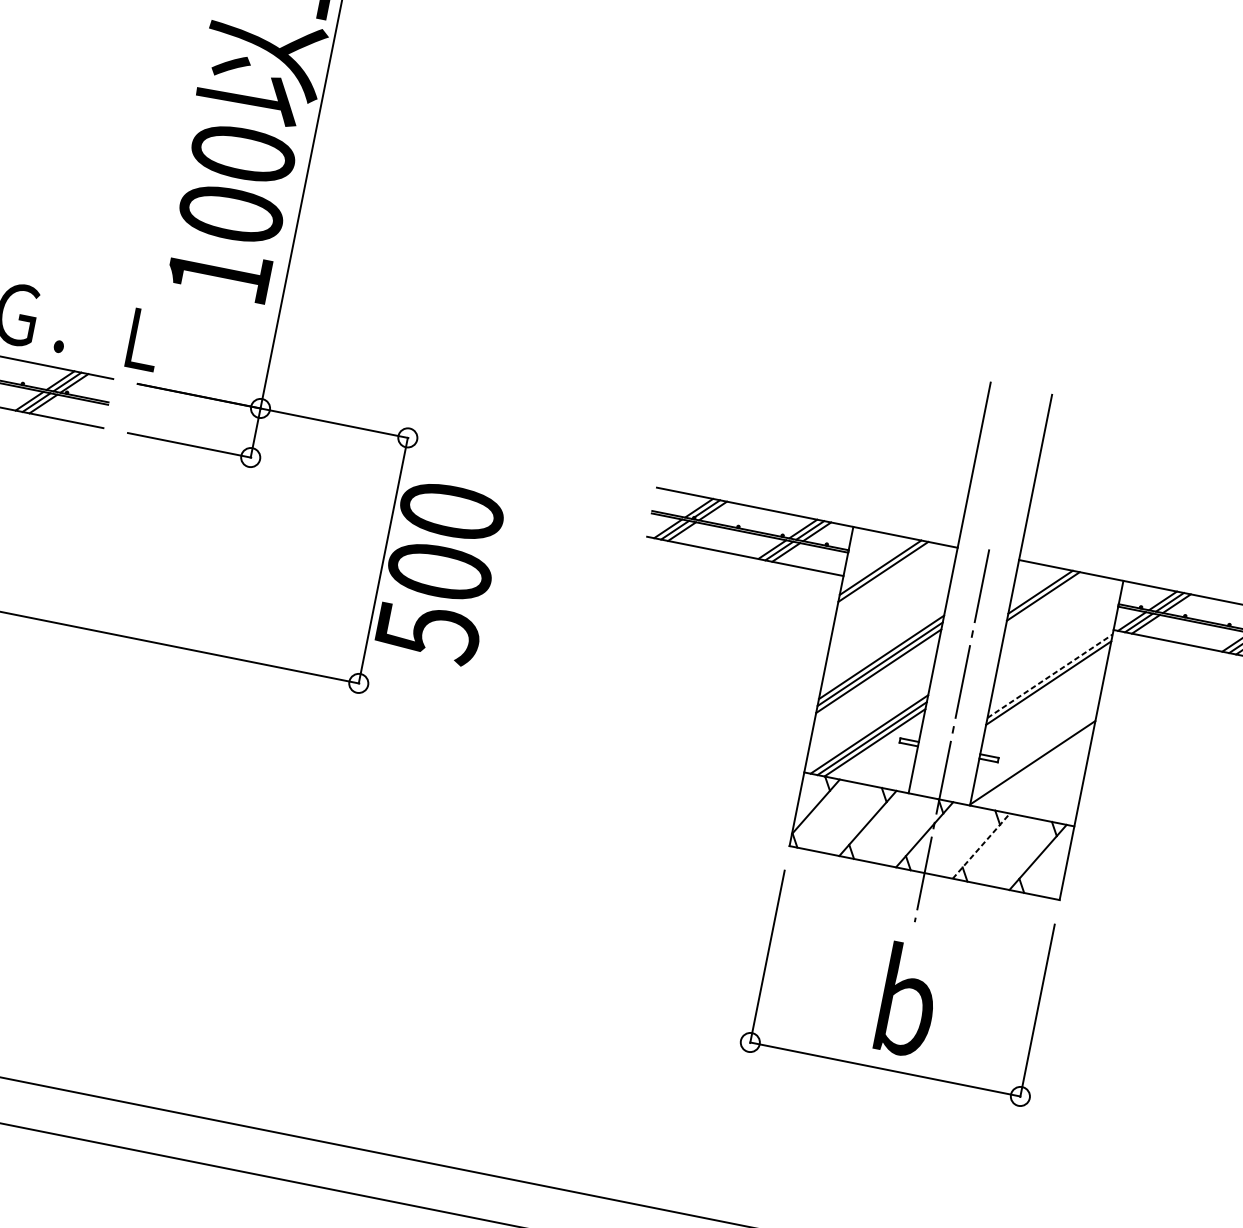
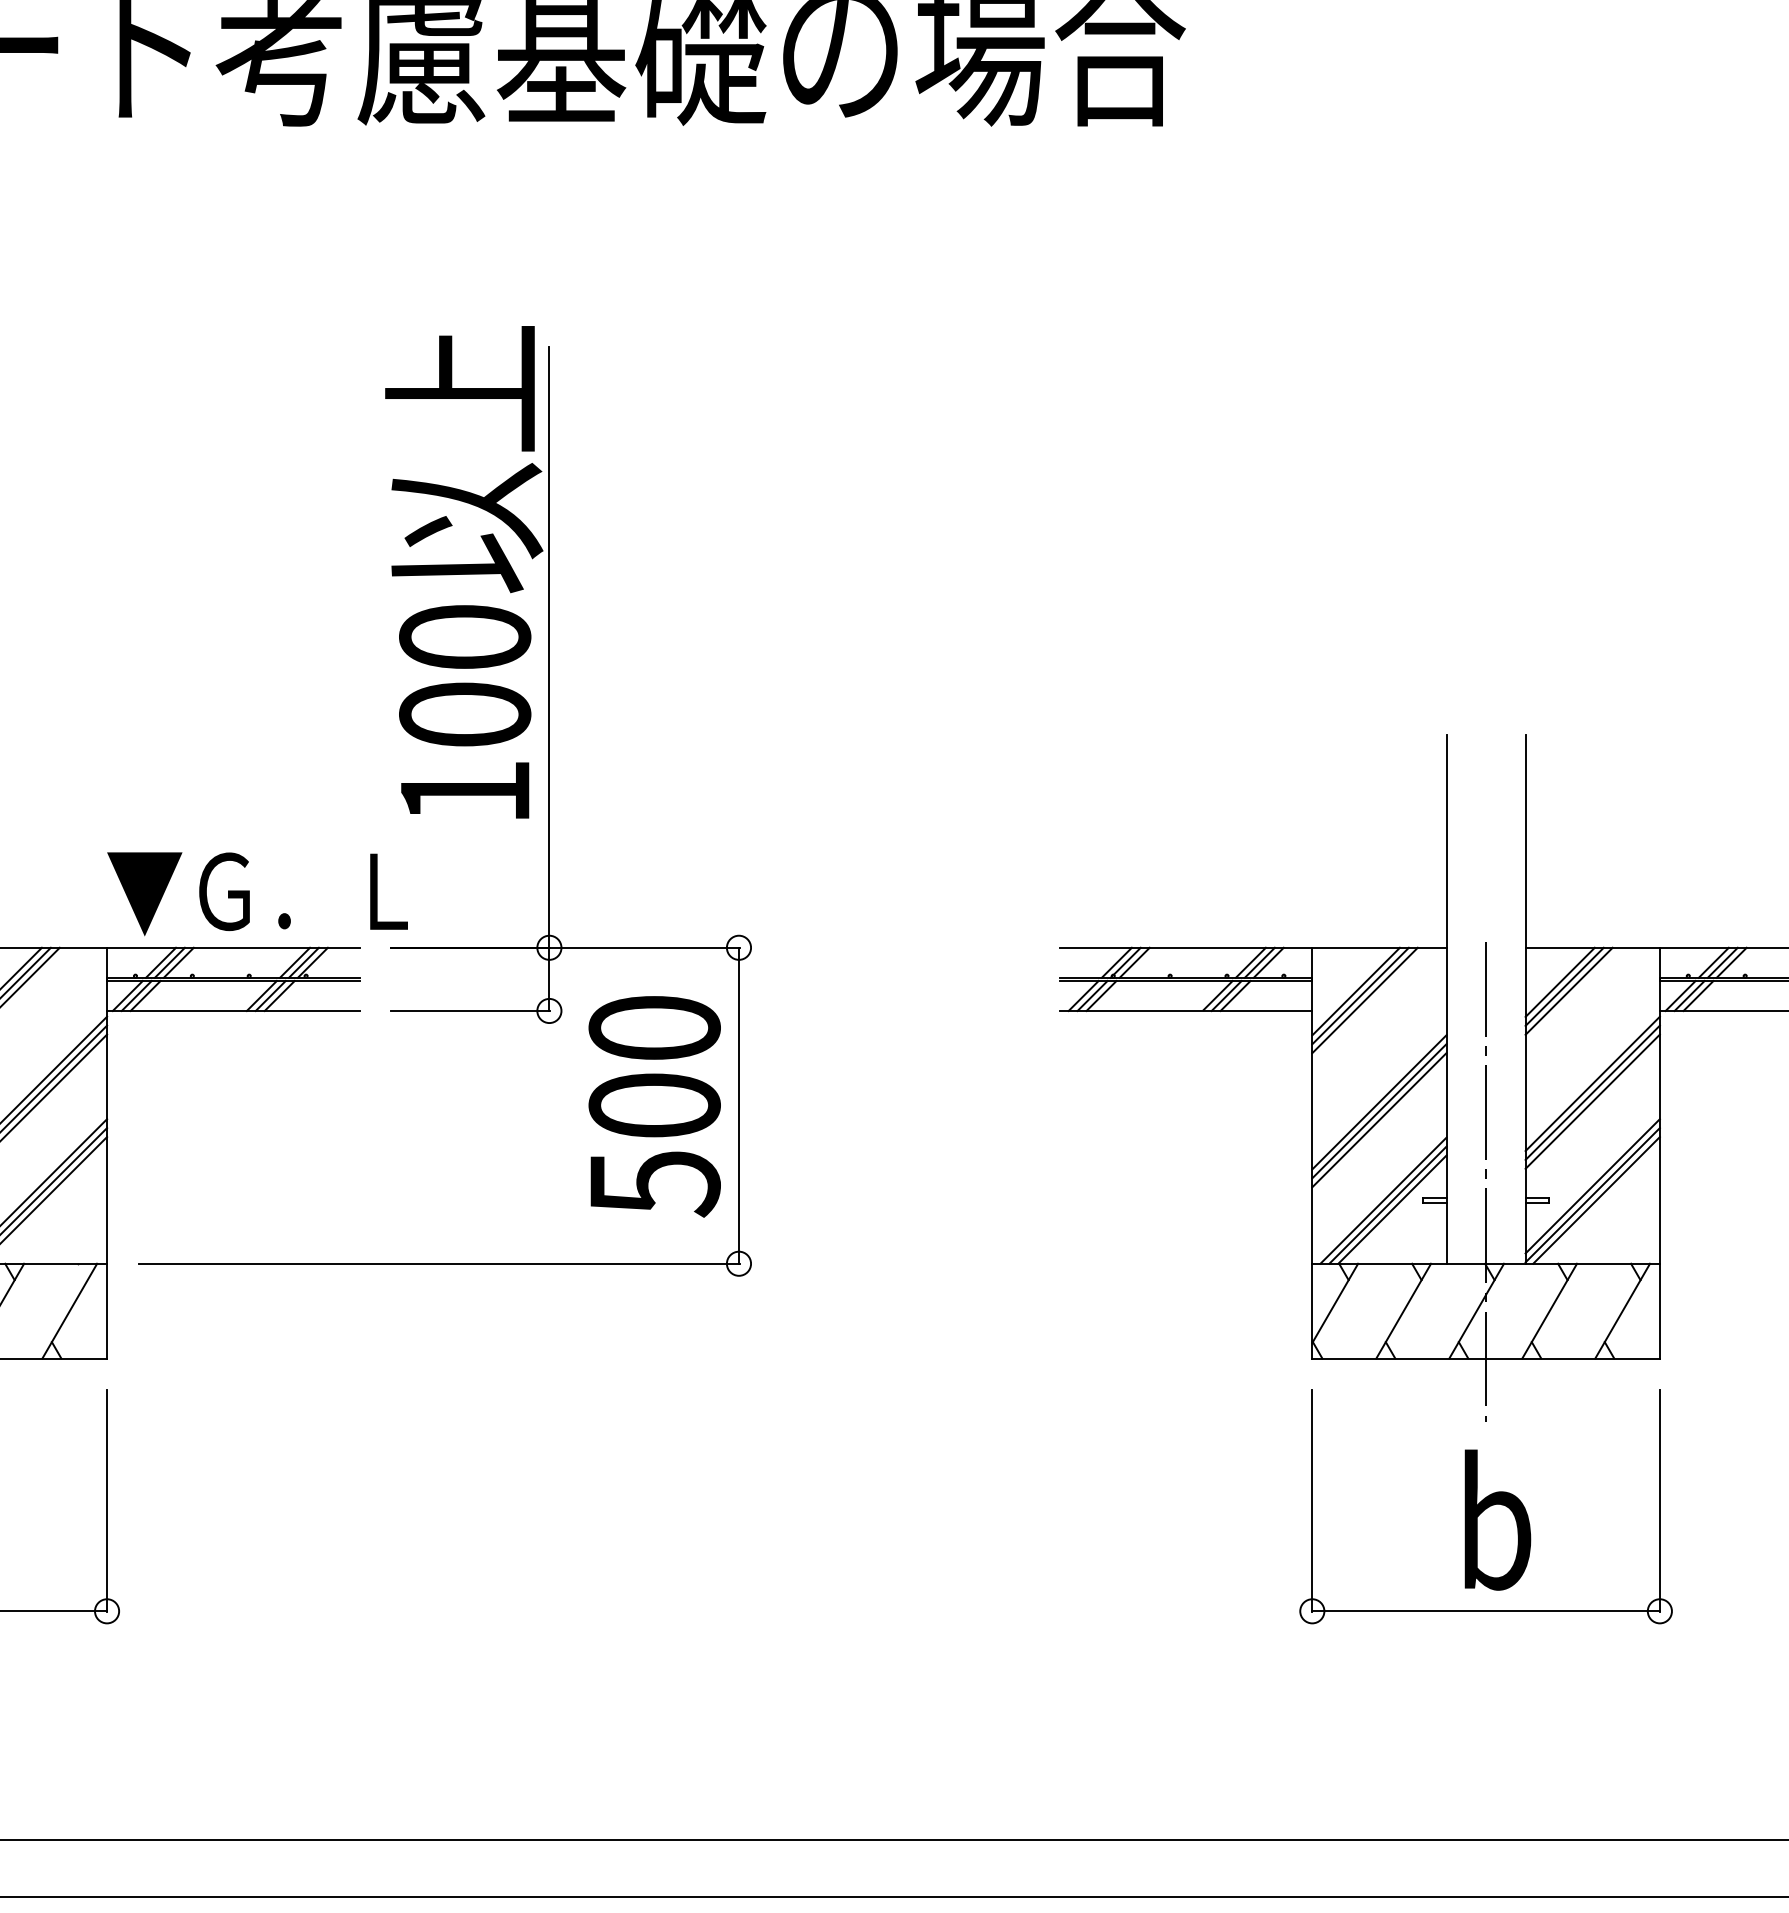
text: (439, 572) -> (654, 1106), moved
line: (885, 575) -> (1364, 1000), added
line: (1045, 599) -> (1568, 990), added
line: (1049, 675) -> (1592, 1083), dashed -> solid
line: (1047, 689) -> (1592, 1101), added
line: (1033, 755) -> (1592, 1186), added
line: (1034, 767) -> (1596, 1200), added
line: (981, 846) -> (1549, 1311), dashed -> solid

